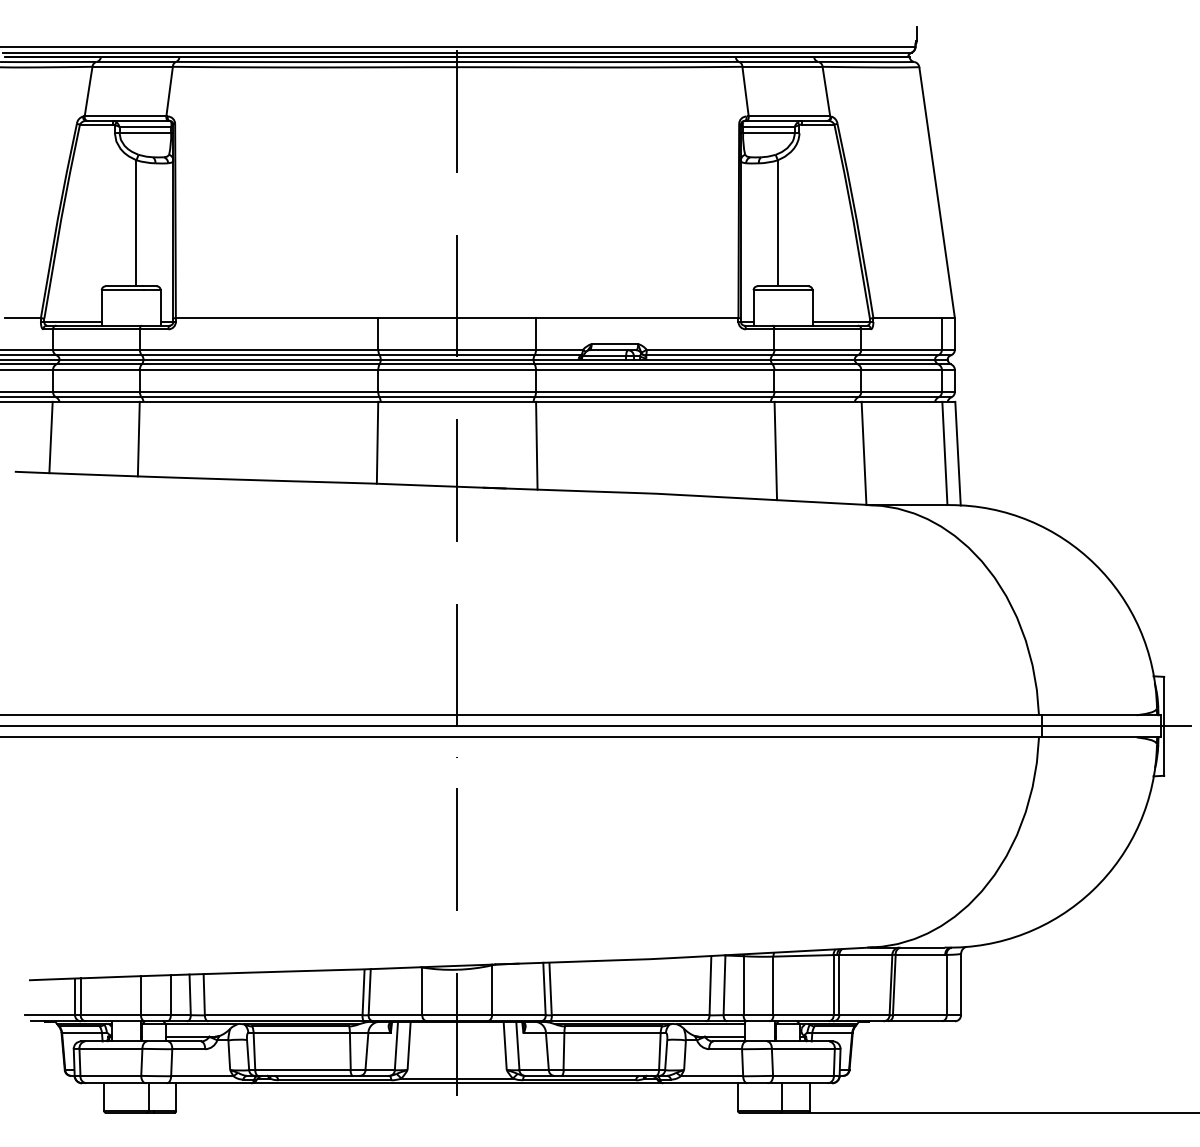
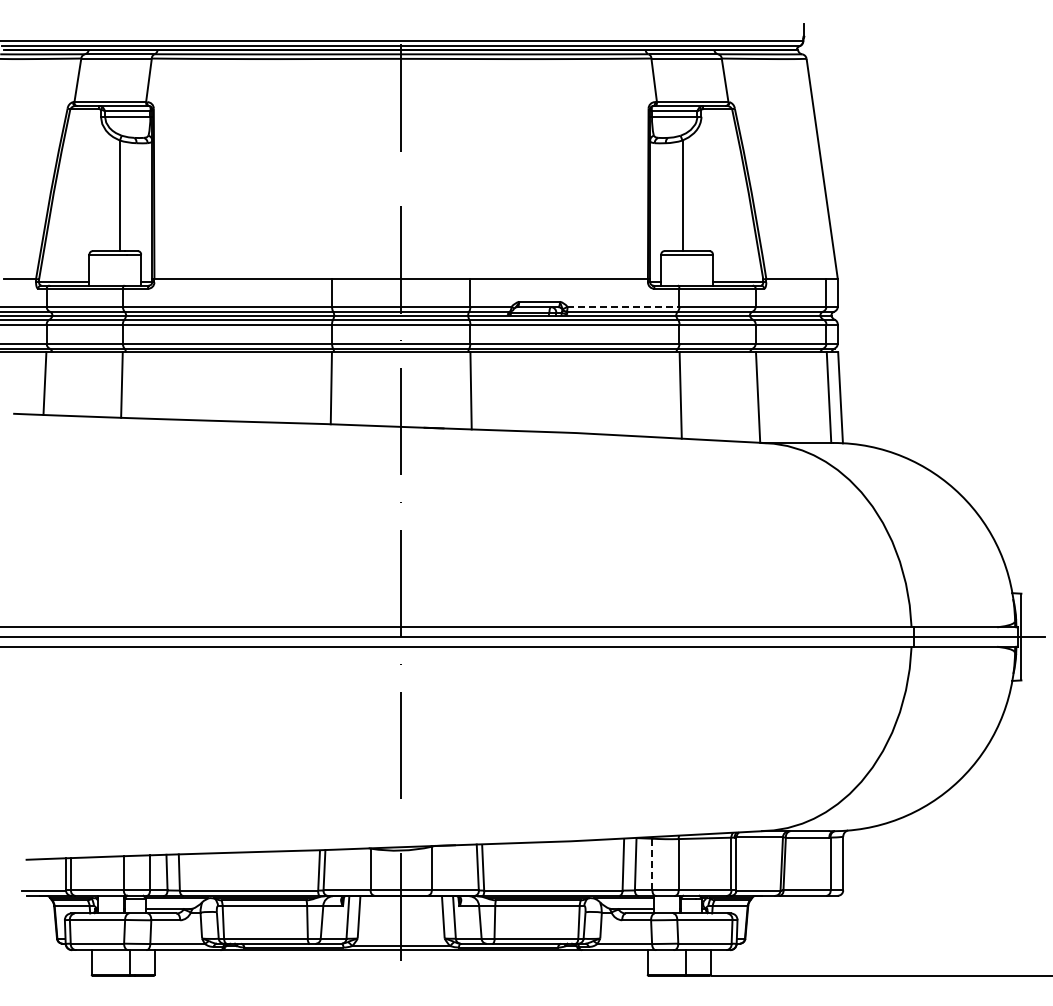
line: (710, 349) -> (623, 306), solid -> dashed
line: (743, 985) -> (652, 864), solid -> dashed

